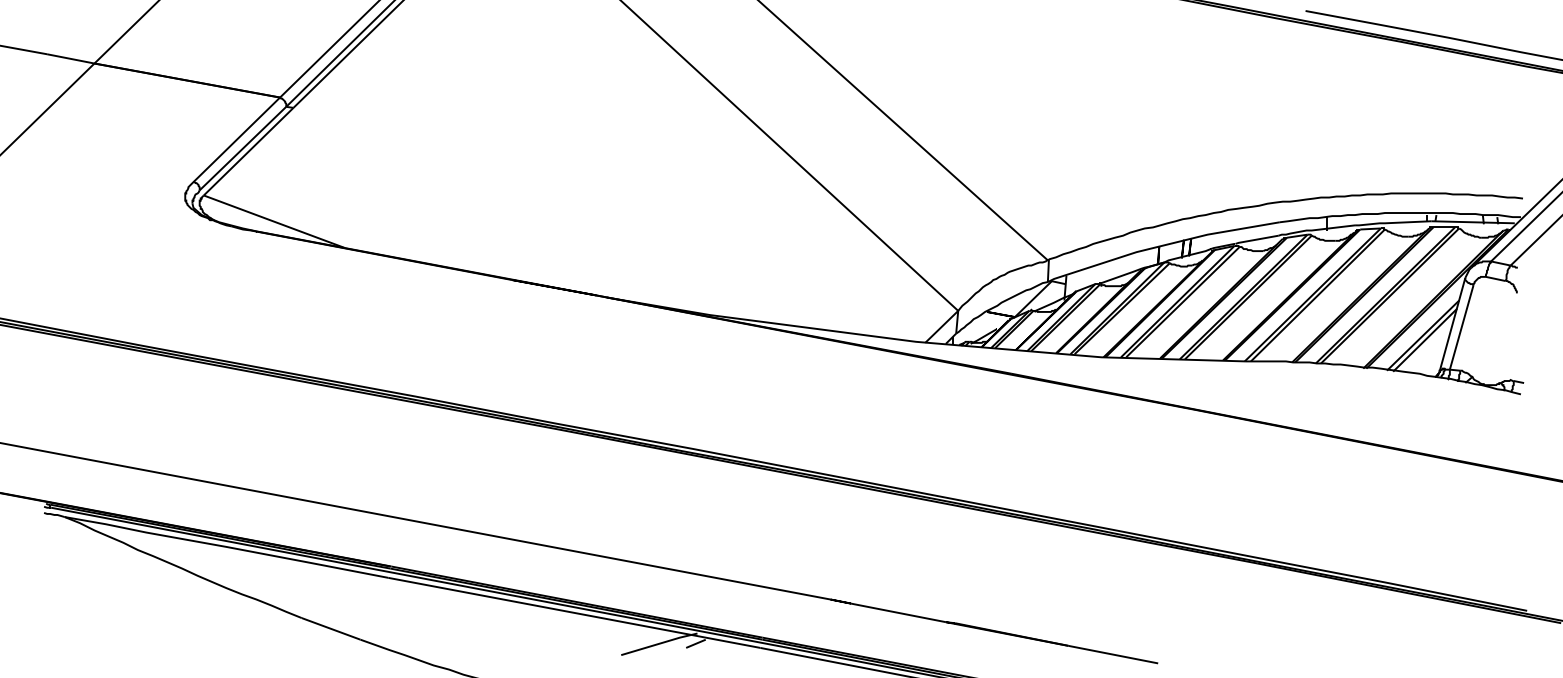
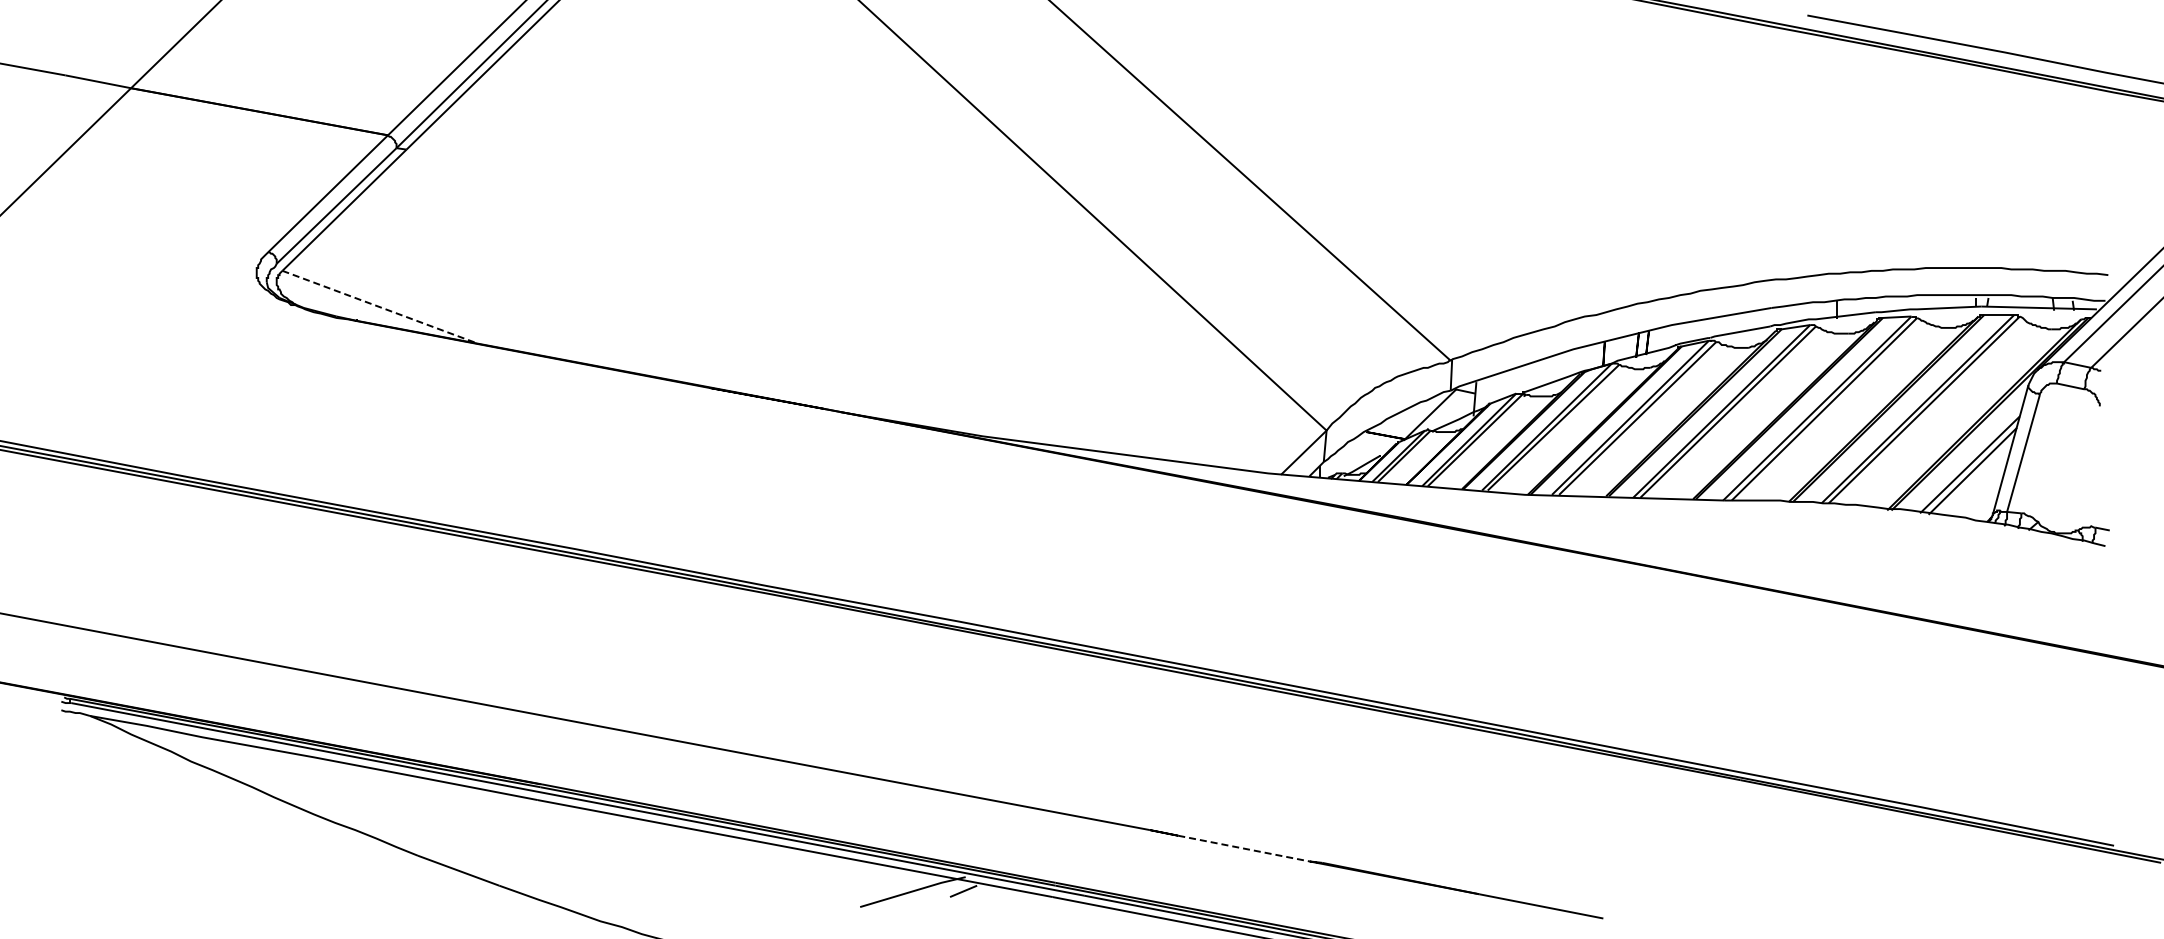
line: (274, 221) -> (380, 307), solid -> dashed
line: (898, 612) -> (1243, 848), solid -> dashed

